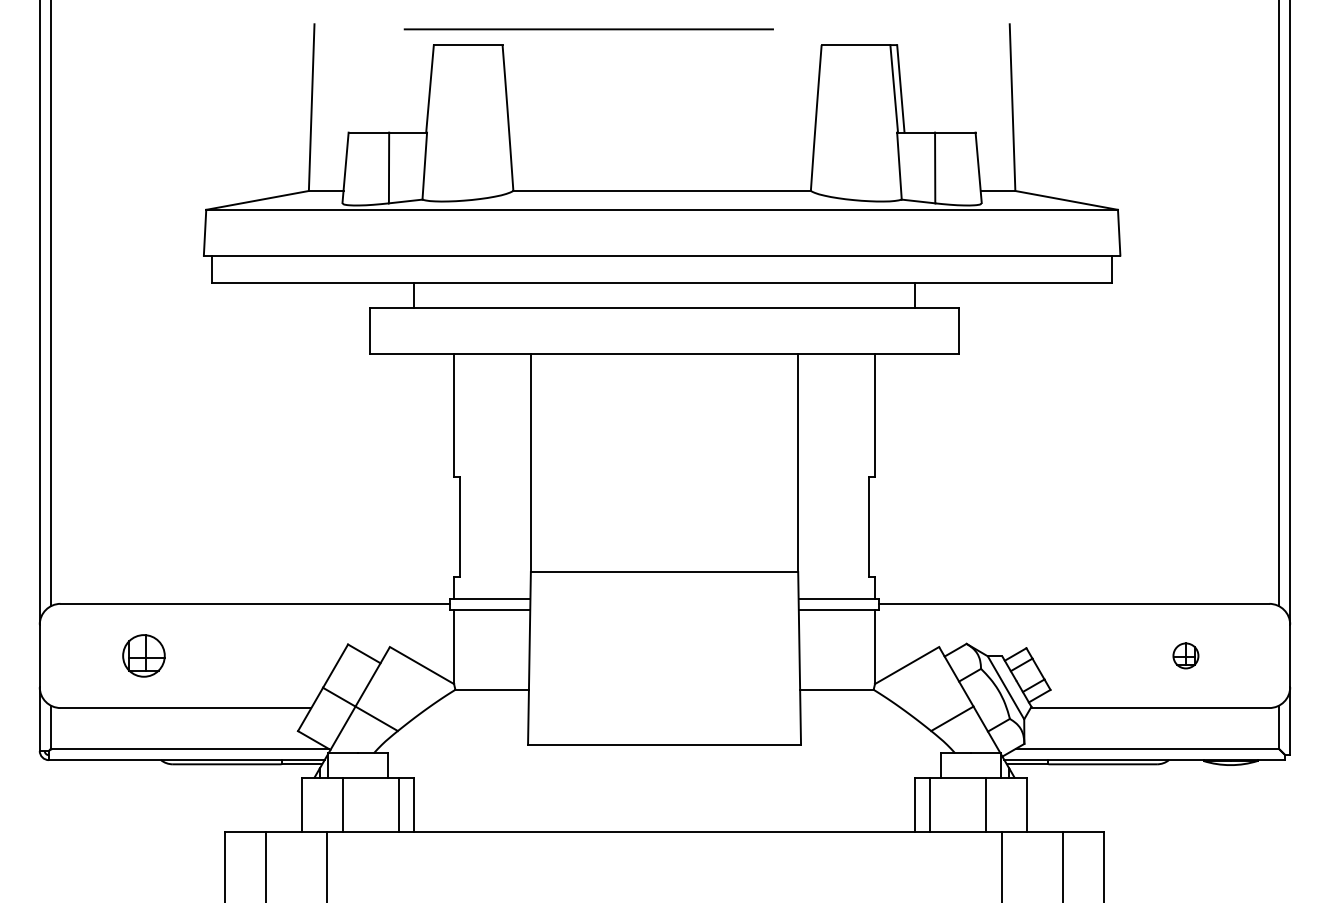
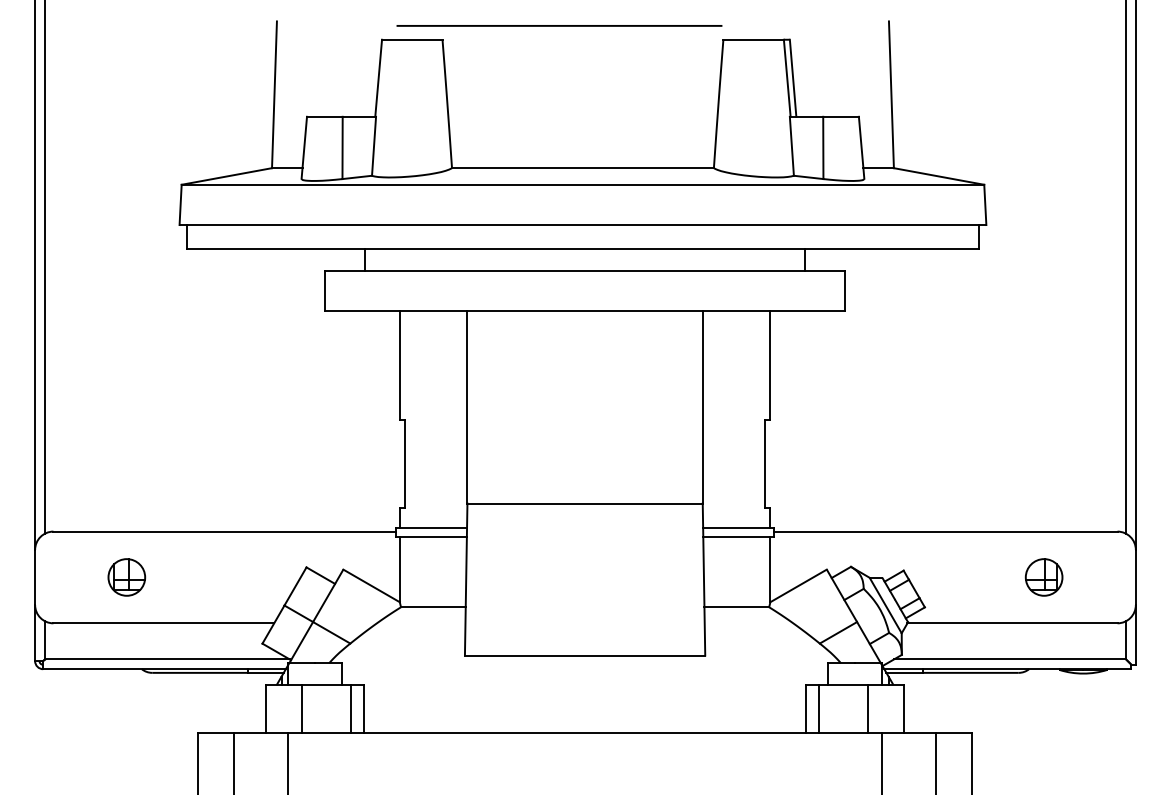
line: (588, 28) -> (559, 25), moved
part: (1185, 655) -> (1043, 577), size x1.67

